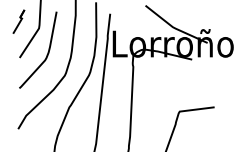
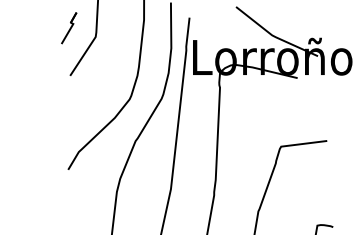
curve: (47, 53) -> (106, 70), removed

